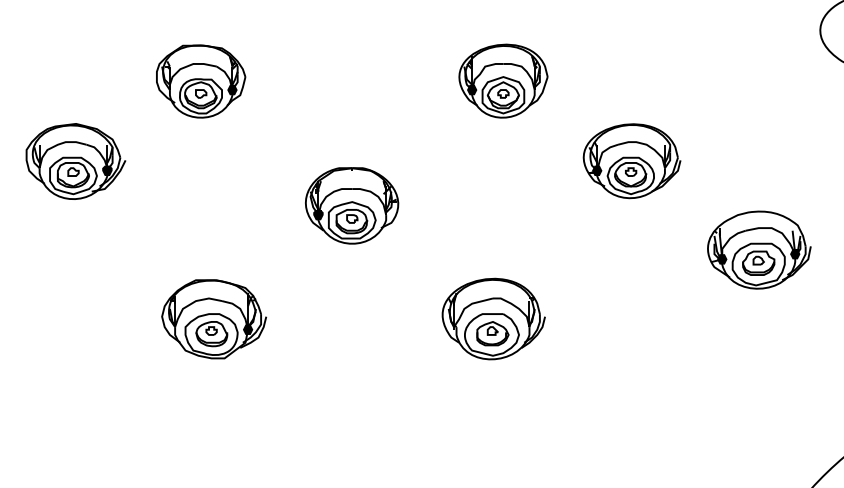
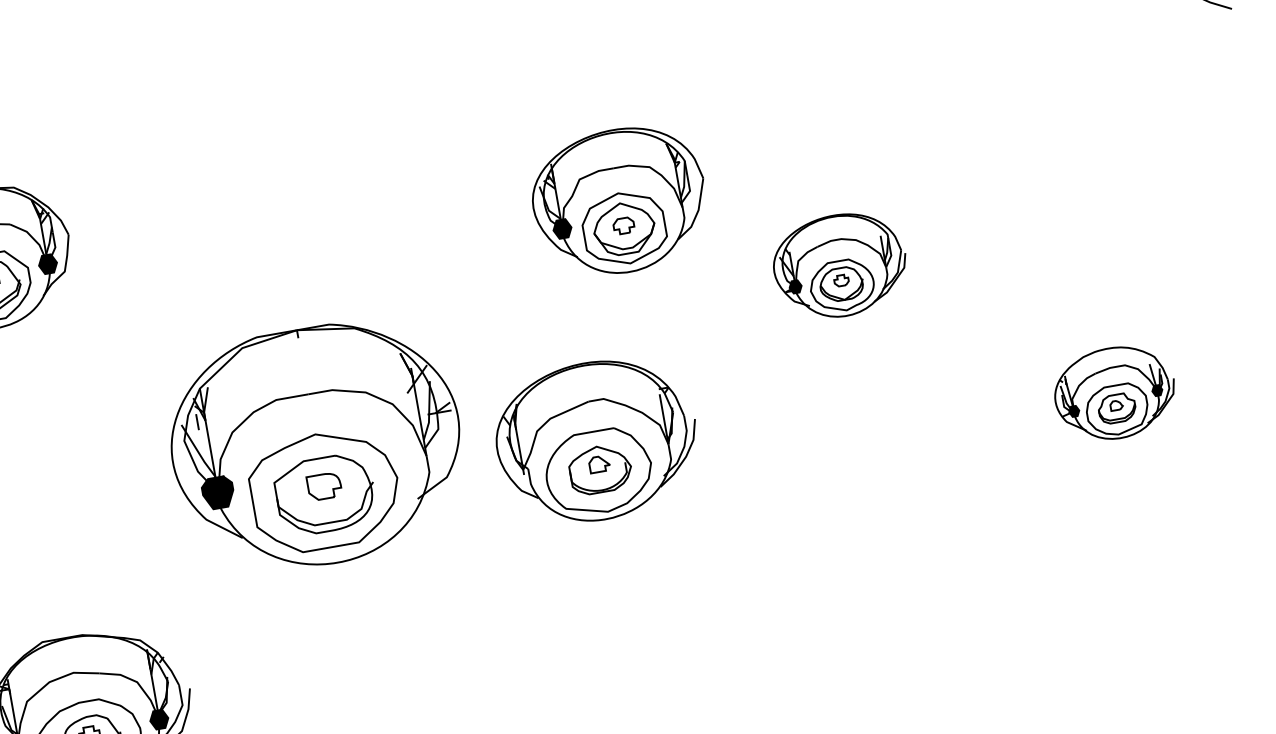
part: (503, 80) -> (619, 200), moved
part: (631, 161) -> (839, 266), size x0.7
part: (352, 205) -> (317, 445), size x1.6
part: (759, 249) -> (1115, 392), size x0.6
part: (493, 318) -> (596, 439), moved

